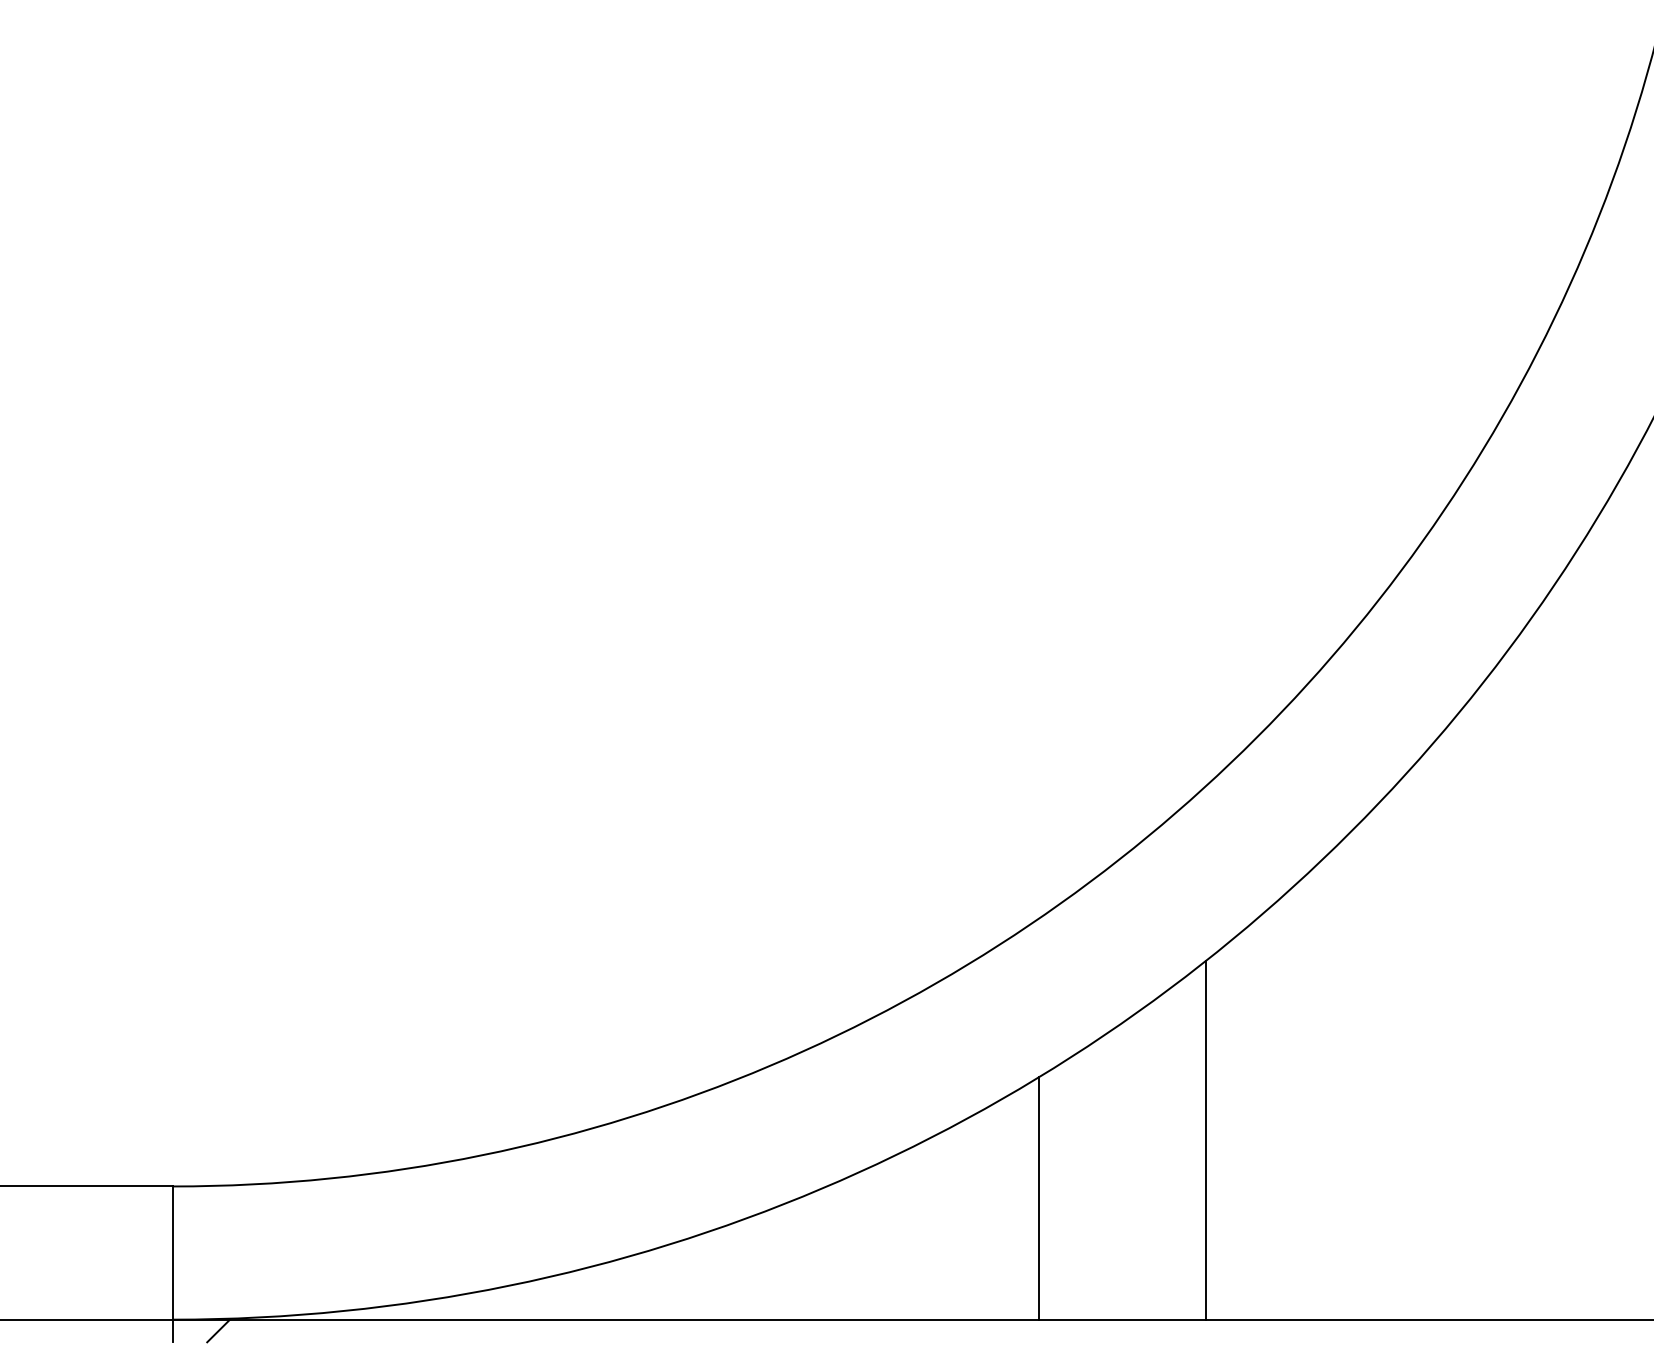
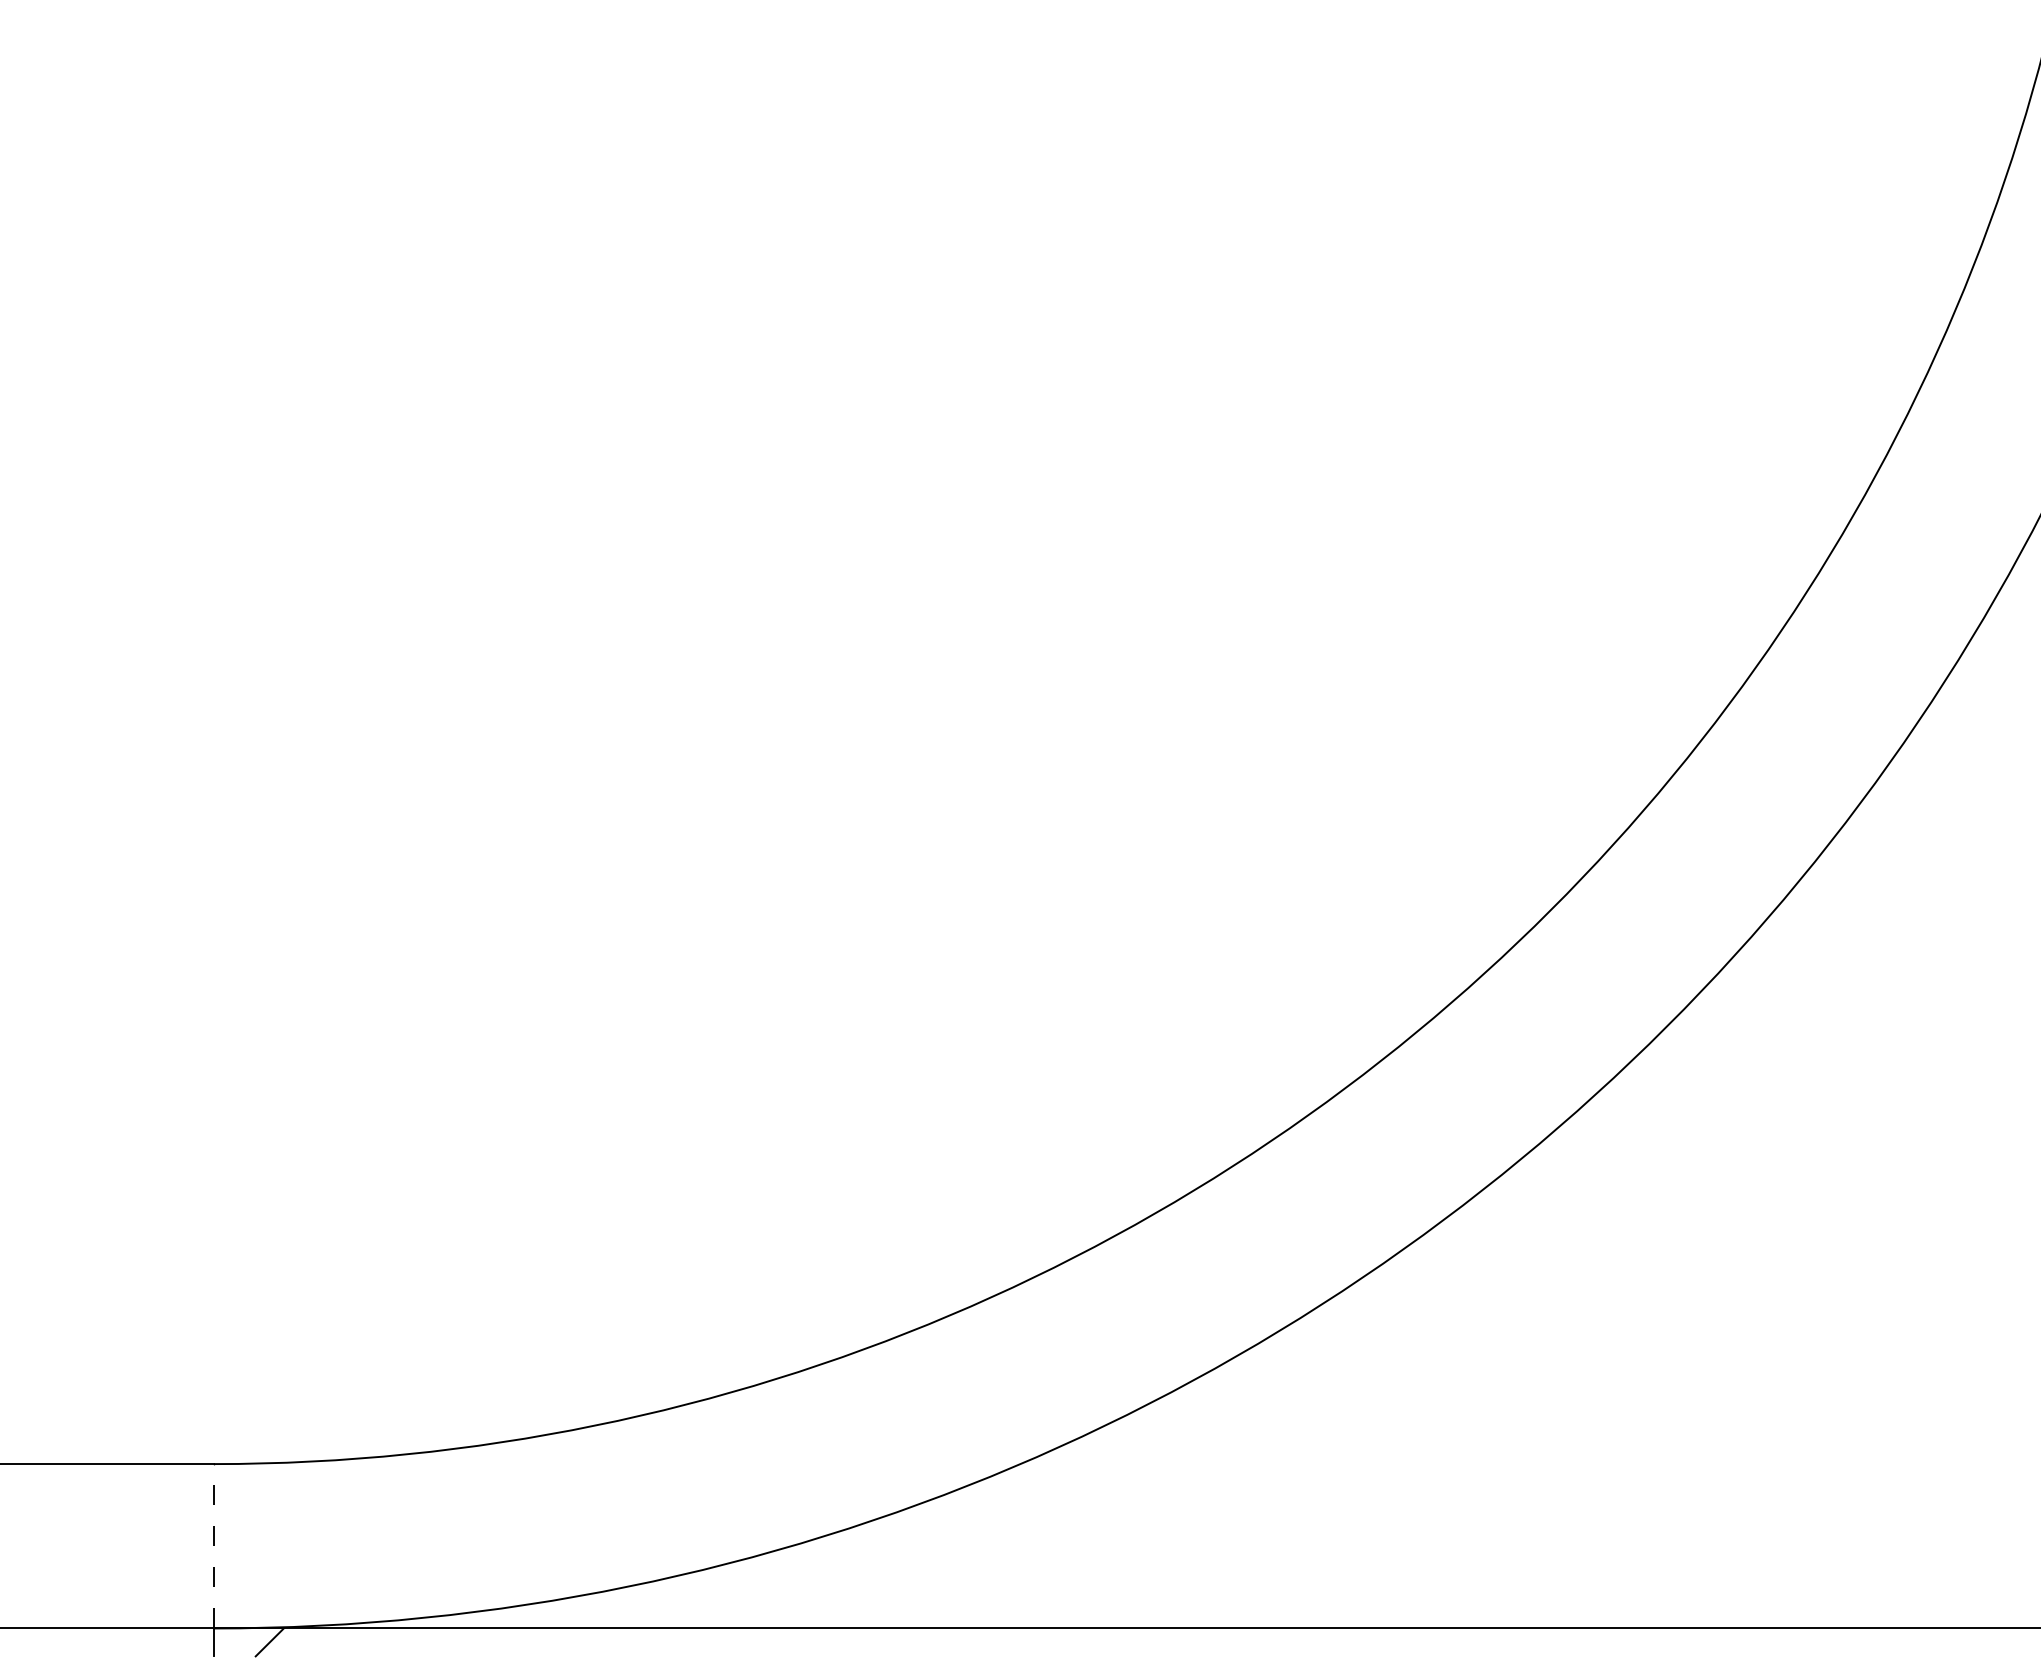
line: (1205, 1139) -> (1487, 1406), removed
line: (1039, 1198) -> (1282, 1478), removed
line: (173, 1252) -> (214, 1545), solid -> dashed

